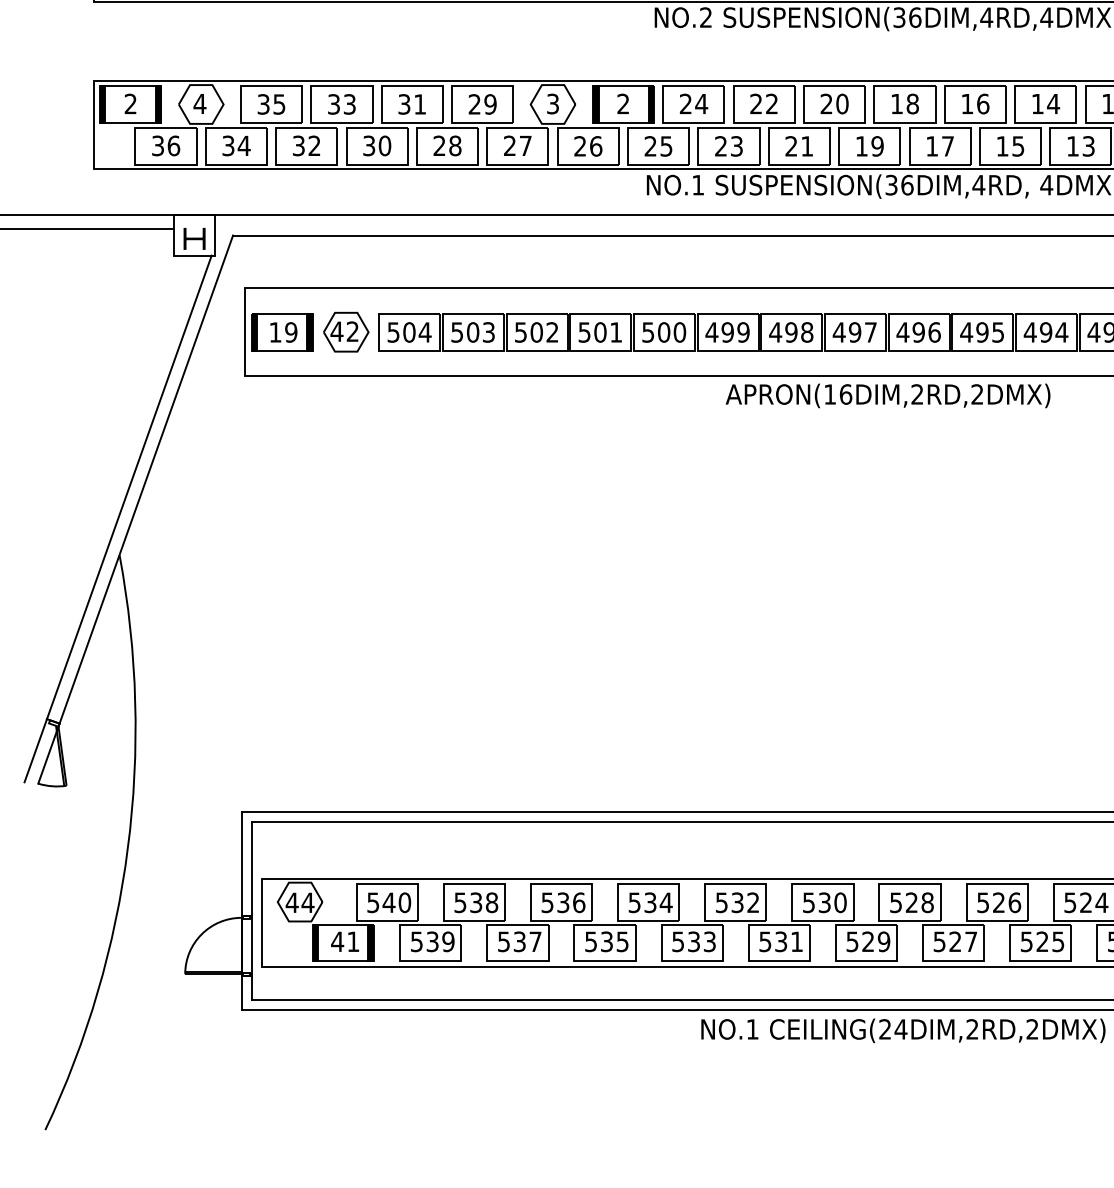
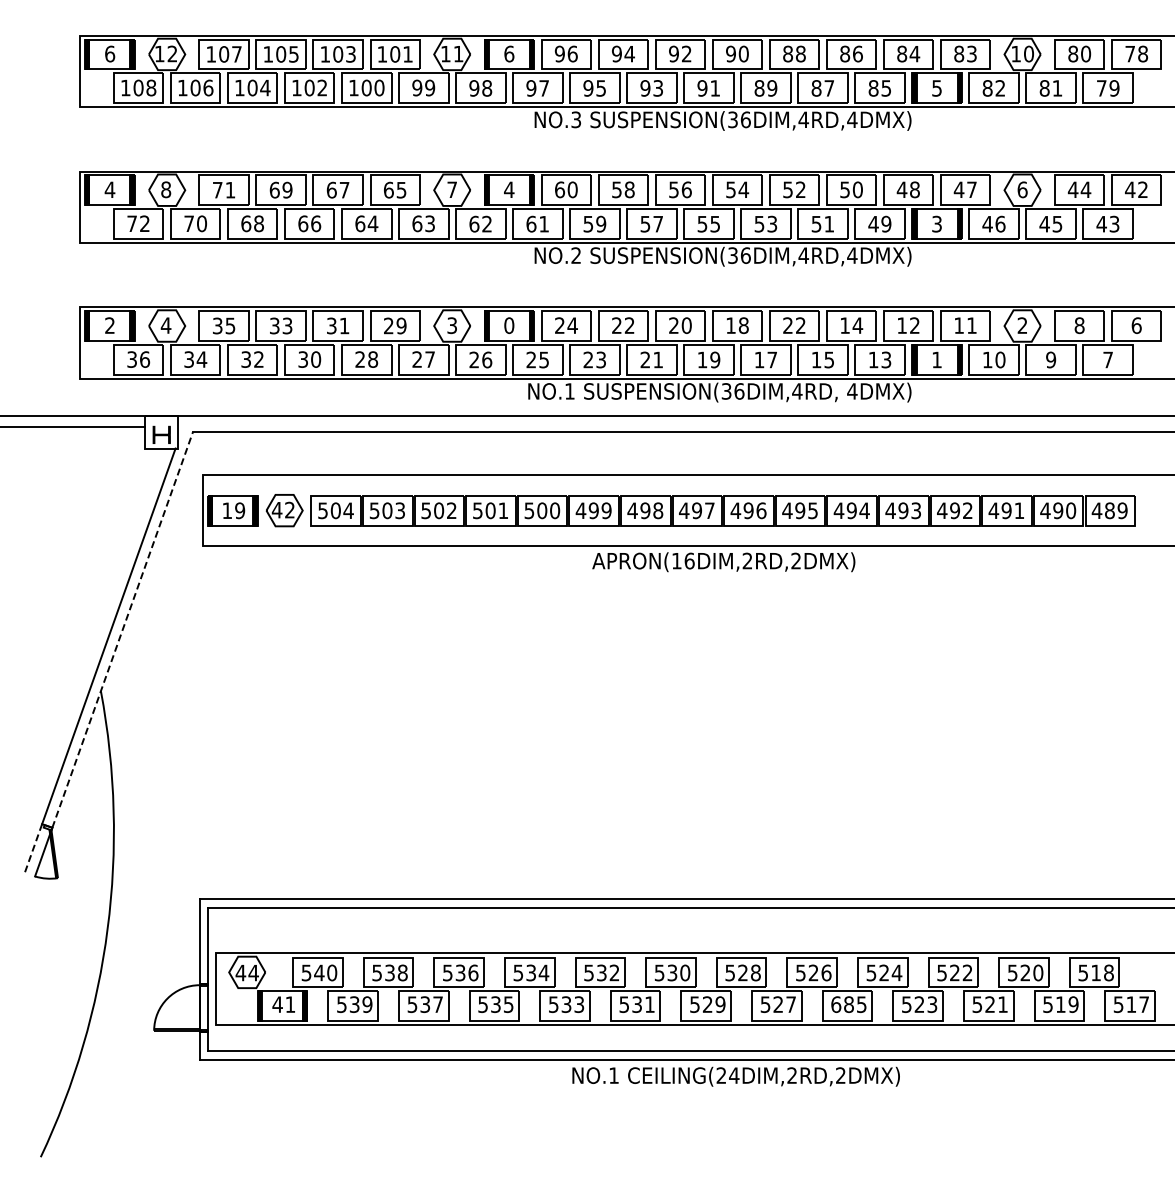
text: (623, 103) -> (509, 325), 2 -> 0
text: (975, 103) -> (794, 325), 16 -> 22
line: (146, 480) -> (122, 630), solid -> dashed
line: (35, 751) -> (32, 850), solid -> dashed
text: (1034, 941) -> (842, 1004), 525 -> 685

